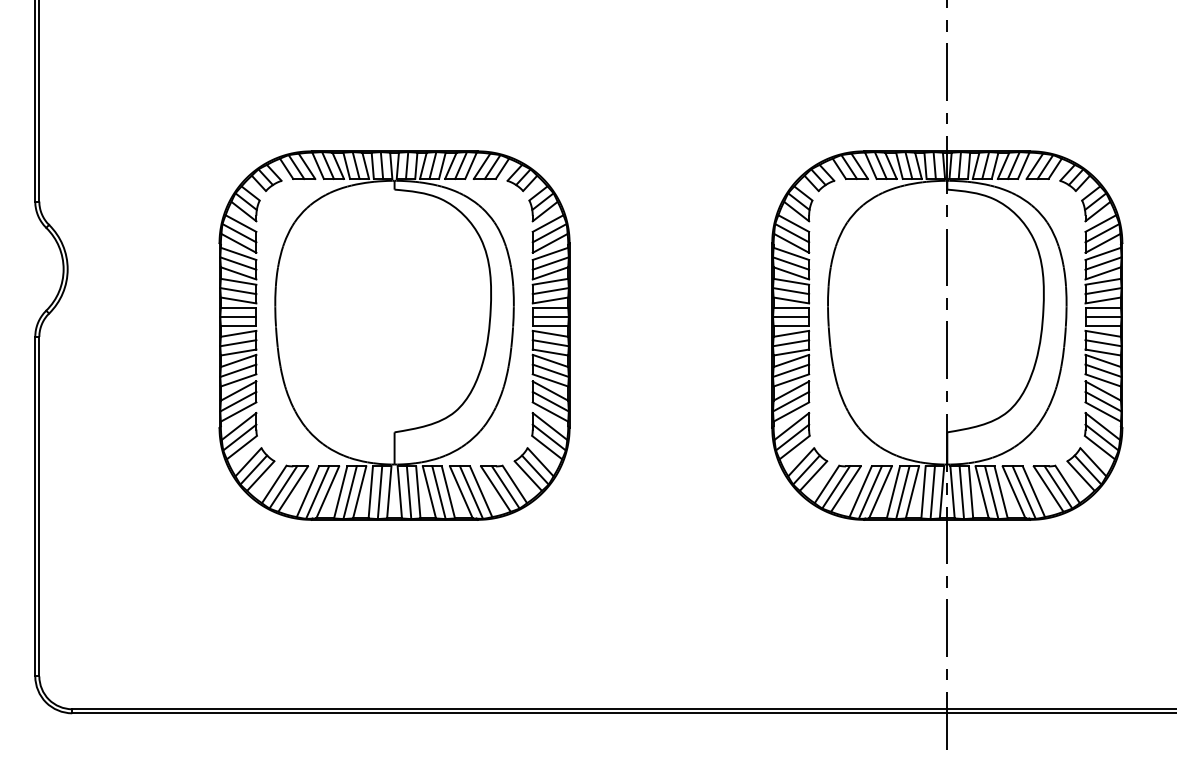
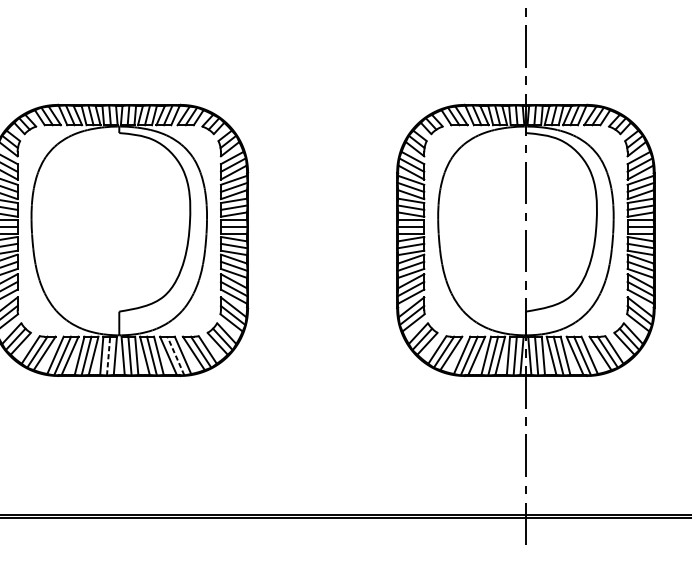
line: (380, 492) -> (108, 355), solid -> dashed
line: (471, 492) -> (175, 355), solid -> dashed

